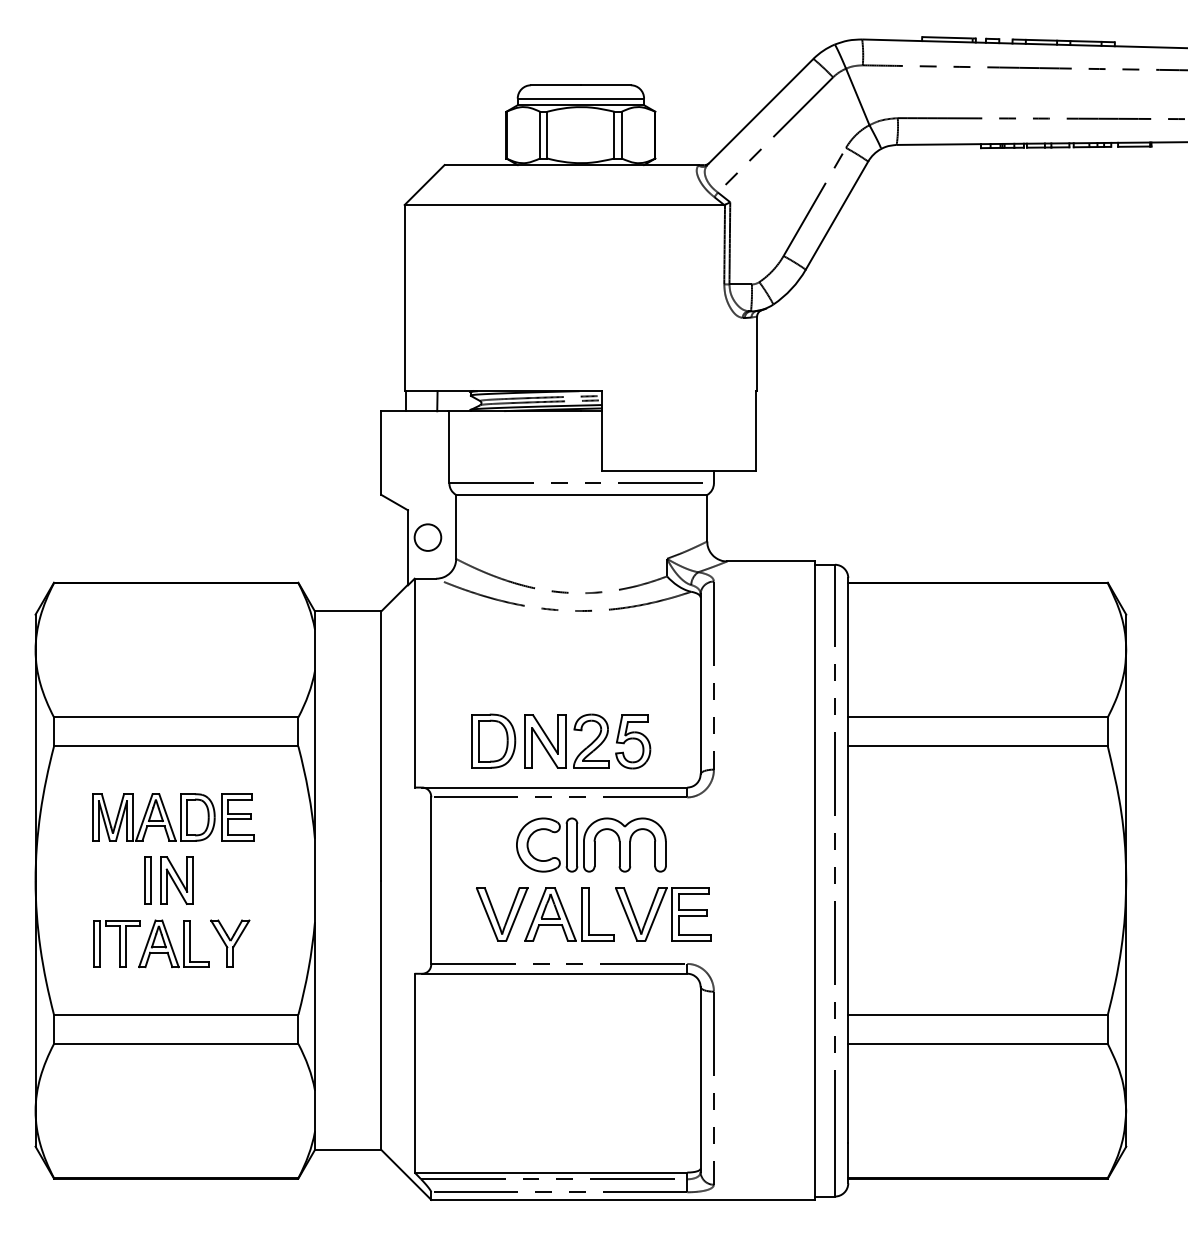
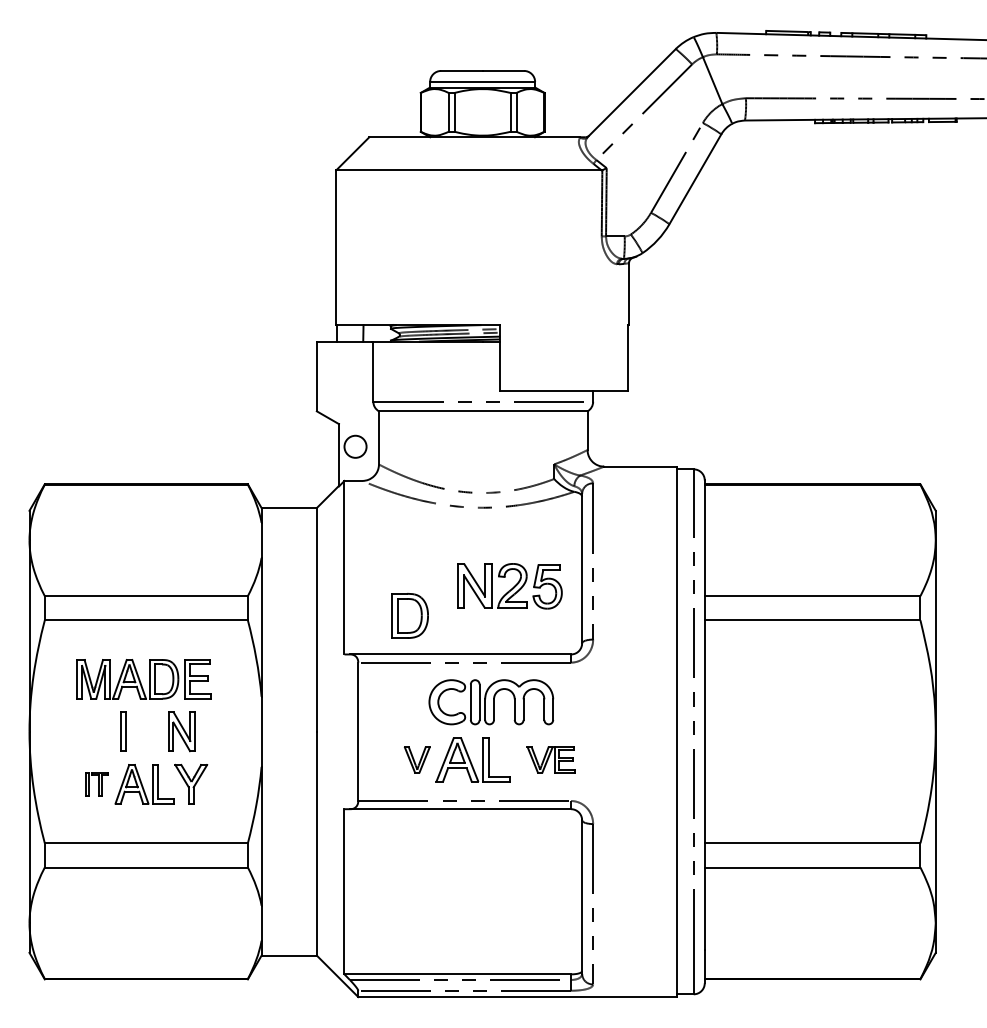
part: (587, 741) -> (509, 586), moved
part: (176, 880) -> (181, 731), moved
part: (502, 914) -> (417, 759), size x0.6
part: (663, 914) -> (551, 759), size x0.6
part: (116, 943) -> (96, 784), size x0.6

